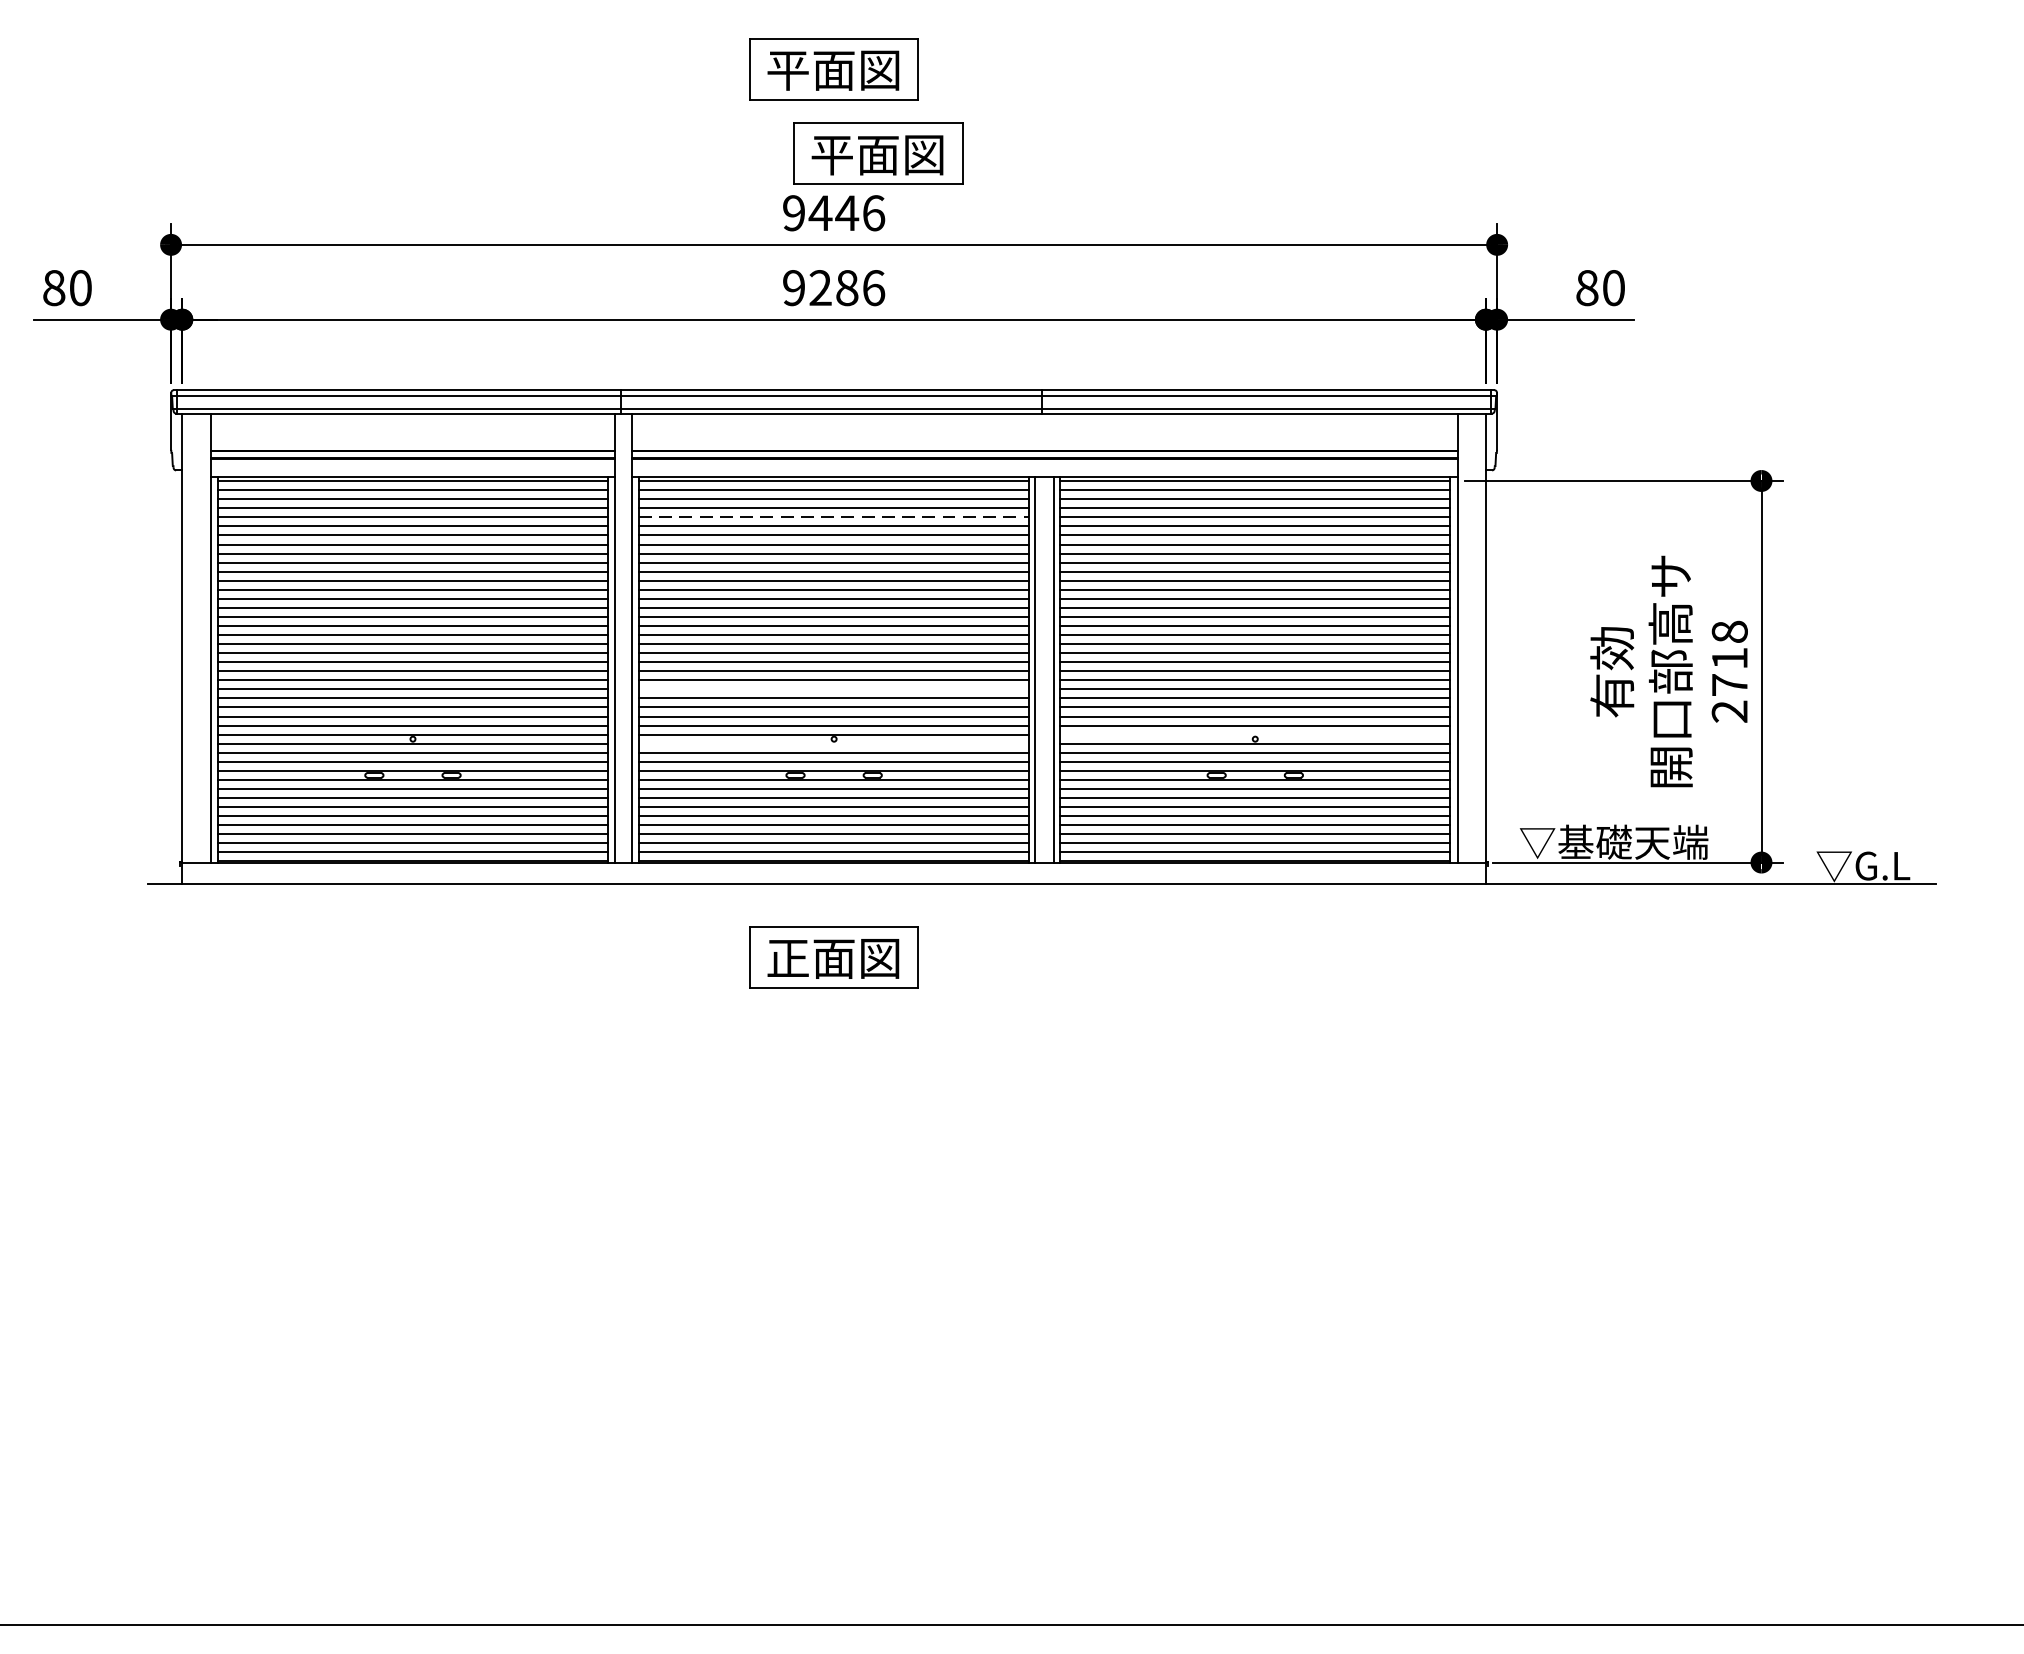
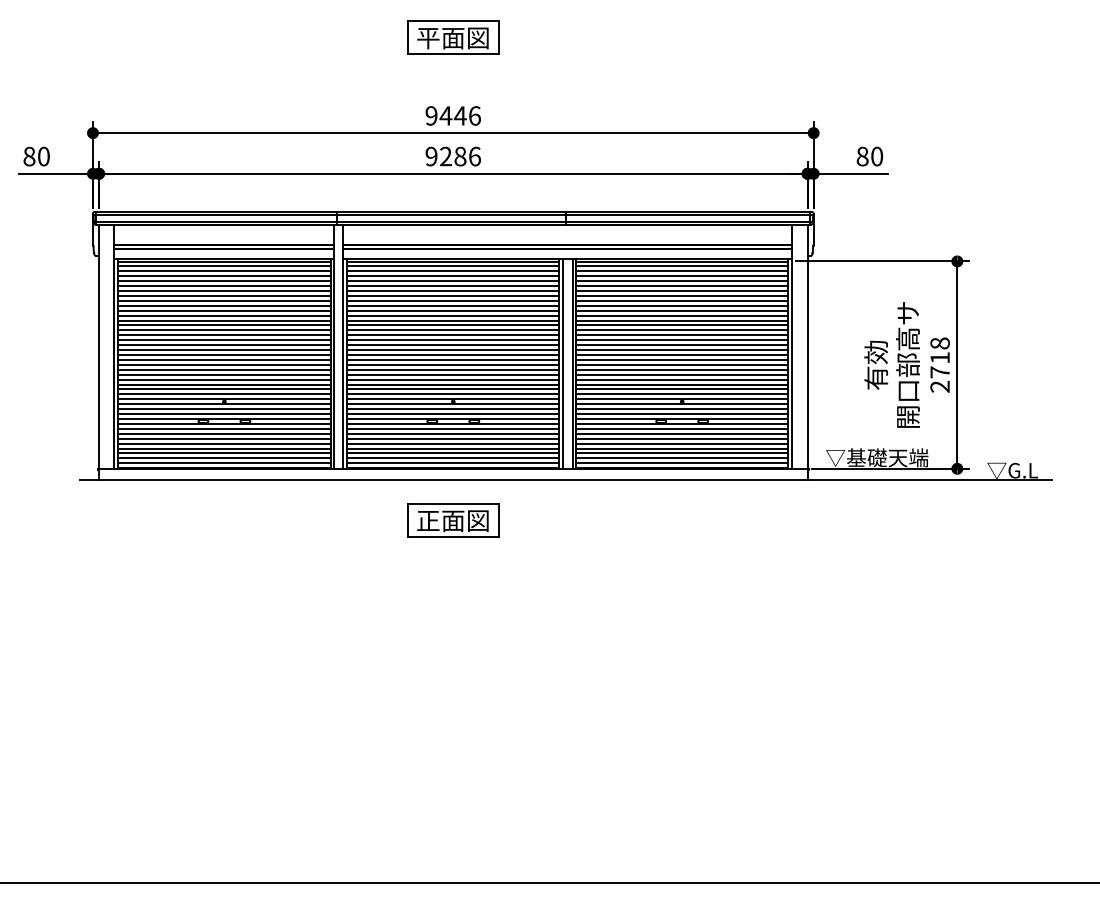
part: (878, 153) -> (477, 83), removed
line: (834, 517) -> (453, 281), dashed -> solid
line: (834, 689) -> (453, 374), added
line: (1255, 735) -> (682, 399), added
line: (834, 744) -> (453, 404), added

